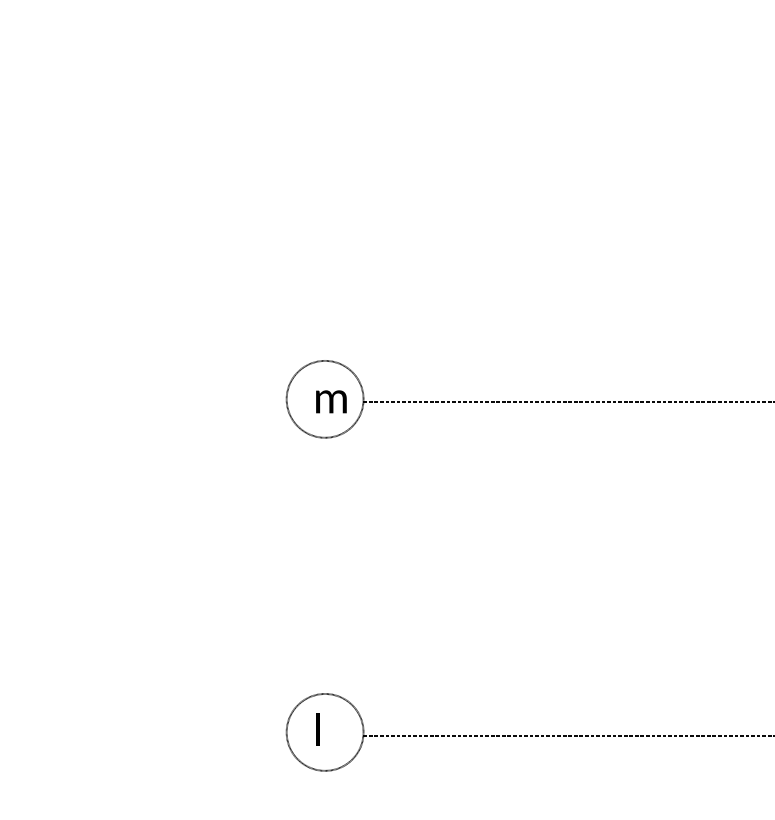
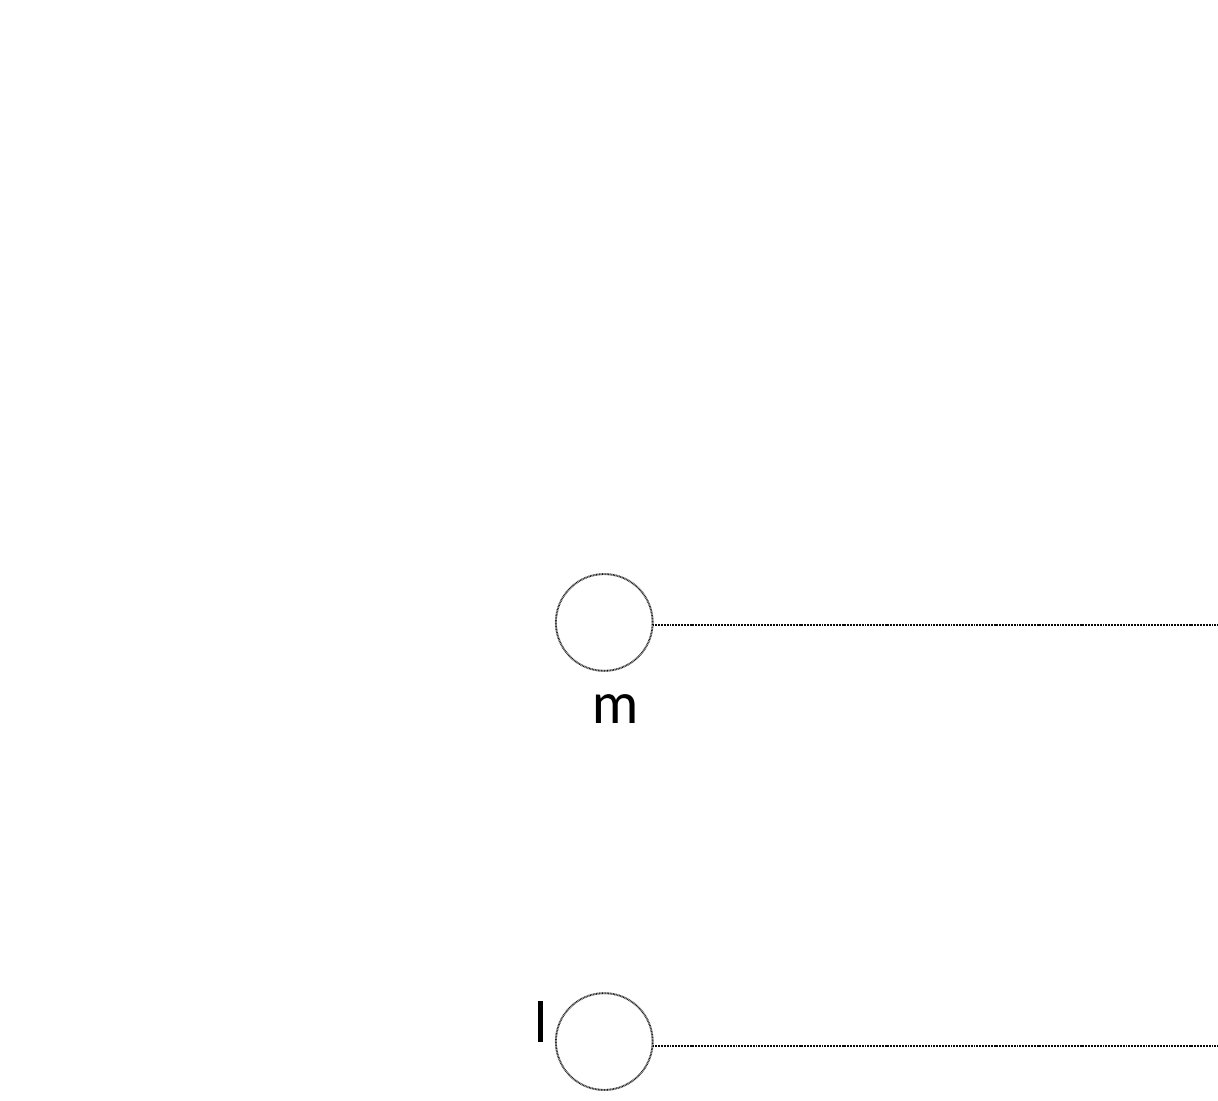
text: (331, 401) -> (615, 708), moved
text: (318, 729) -> (540, 1021), moved

